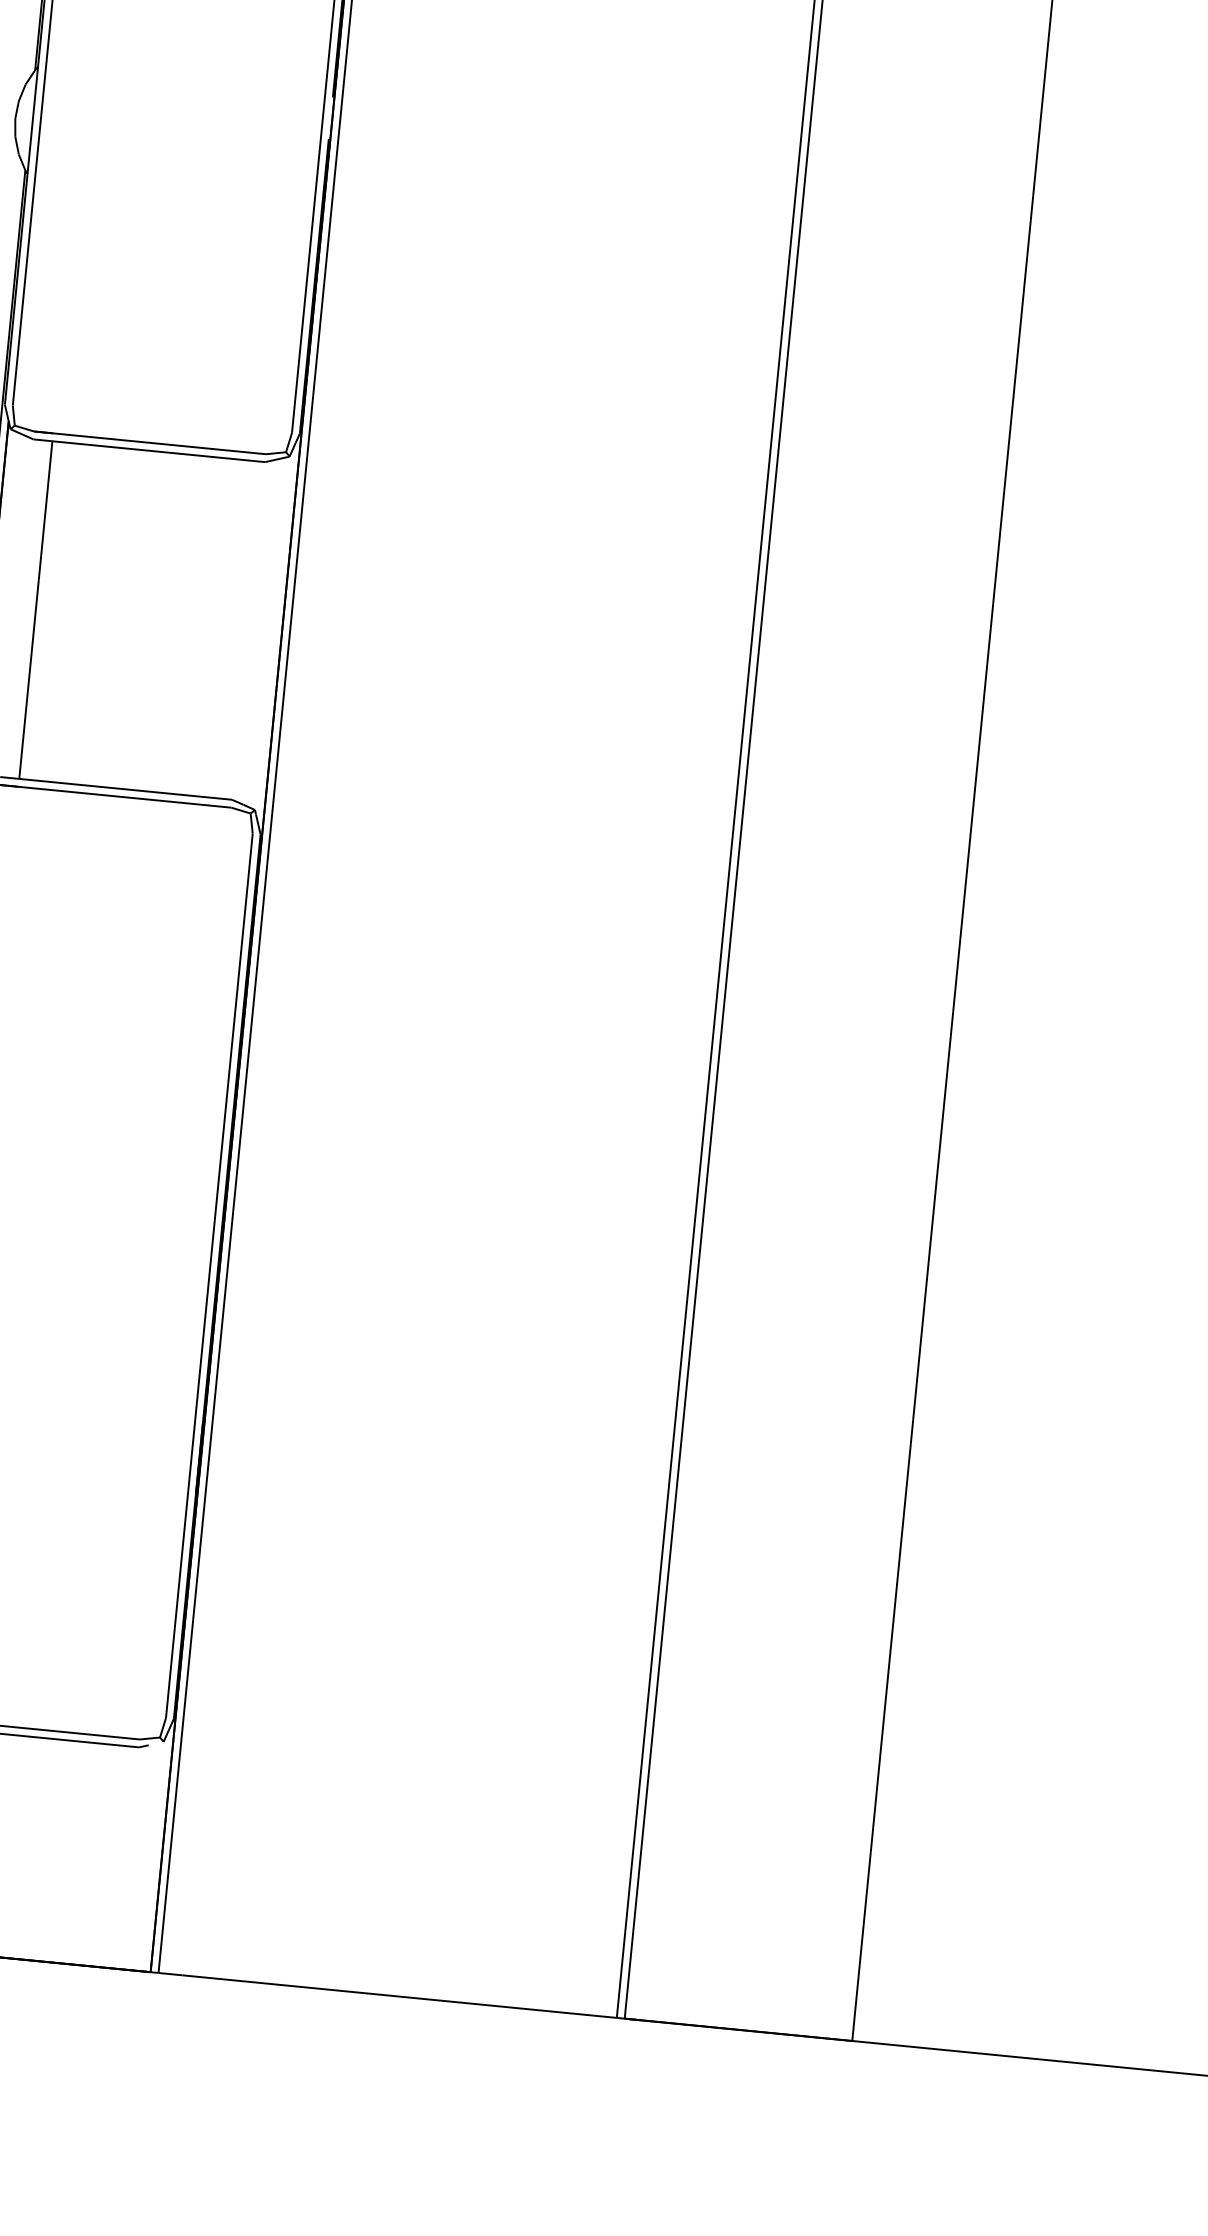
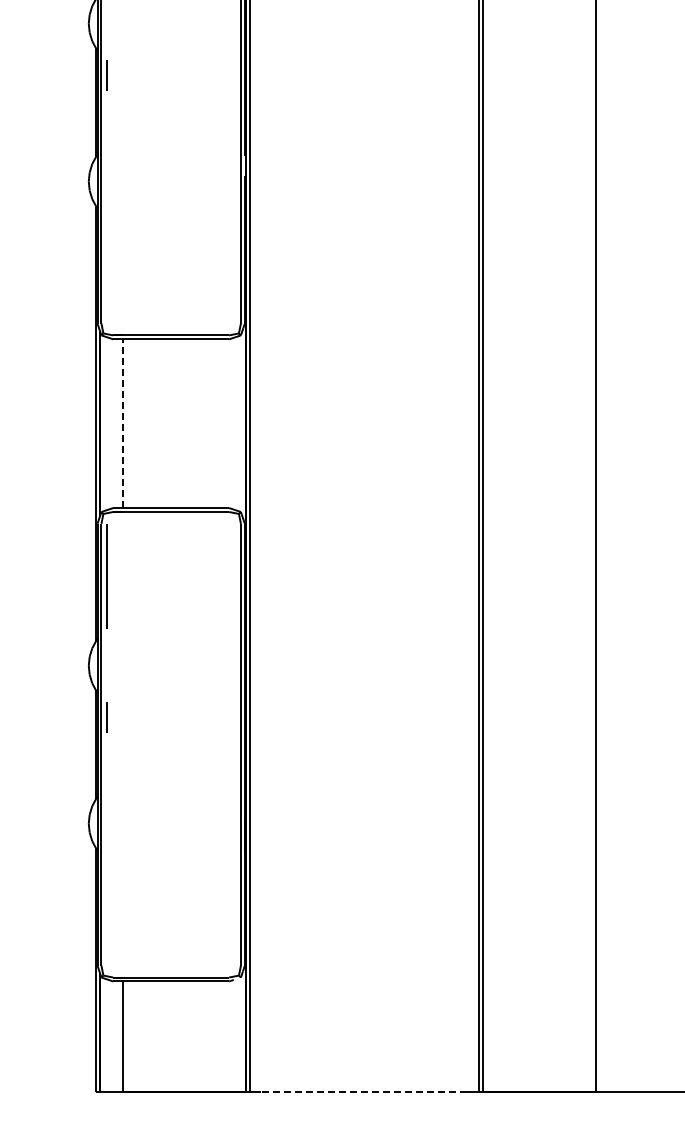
line: (35, 609) -> (122, 423), solid -> dashed
line: (388, 1996) -> (364, 1092), solid -> dashed

